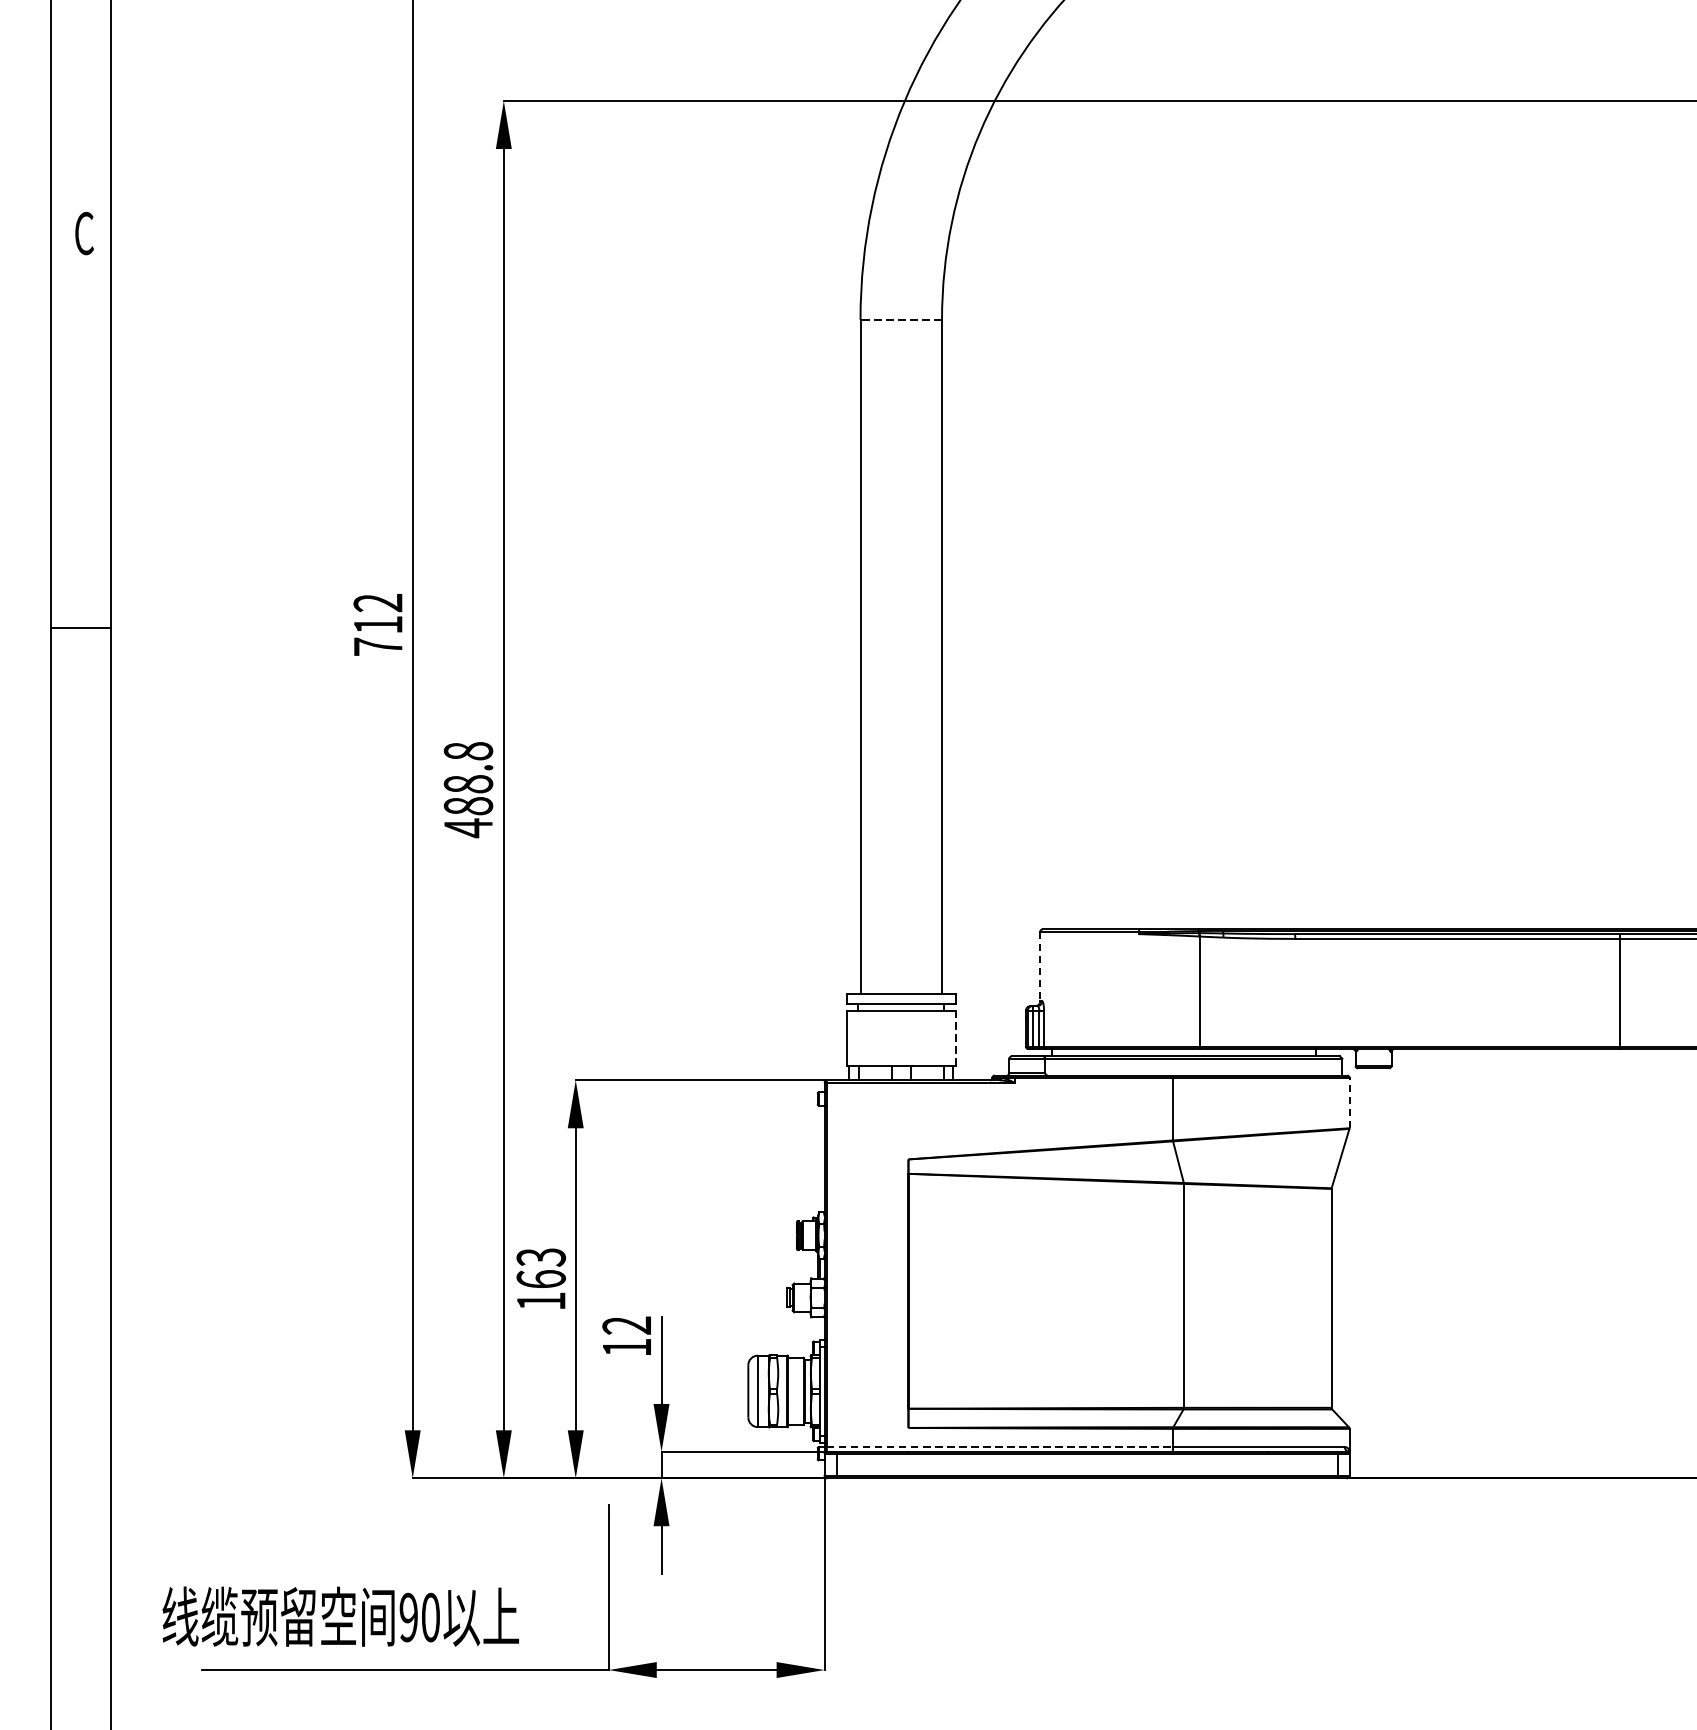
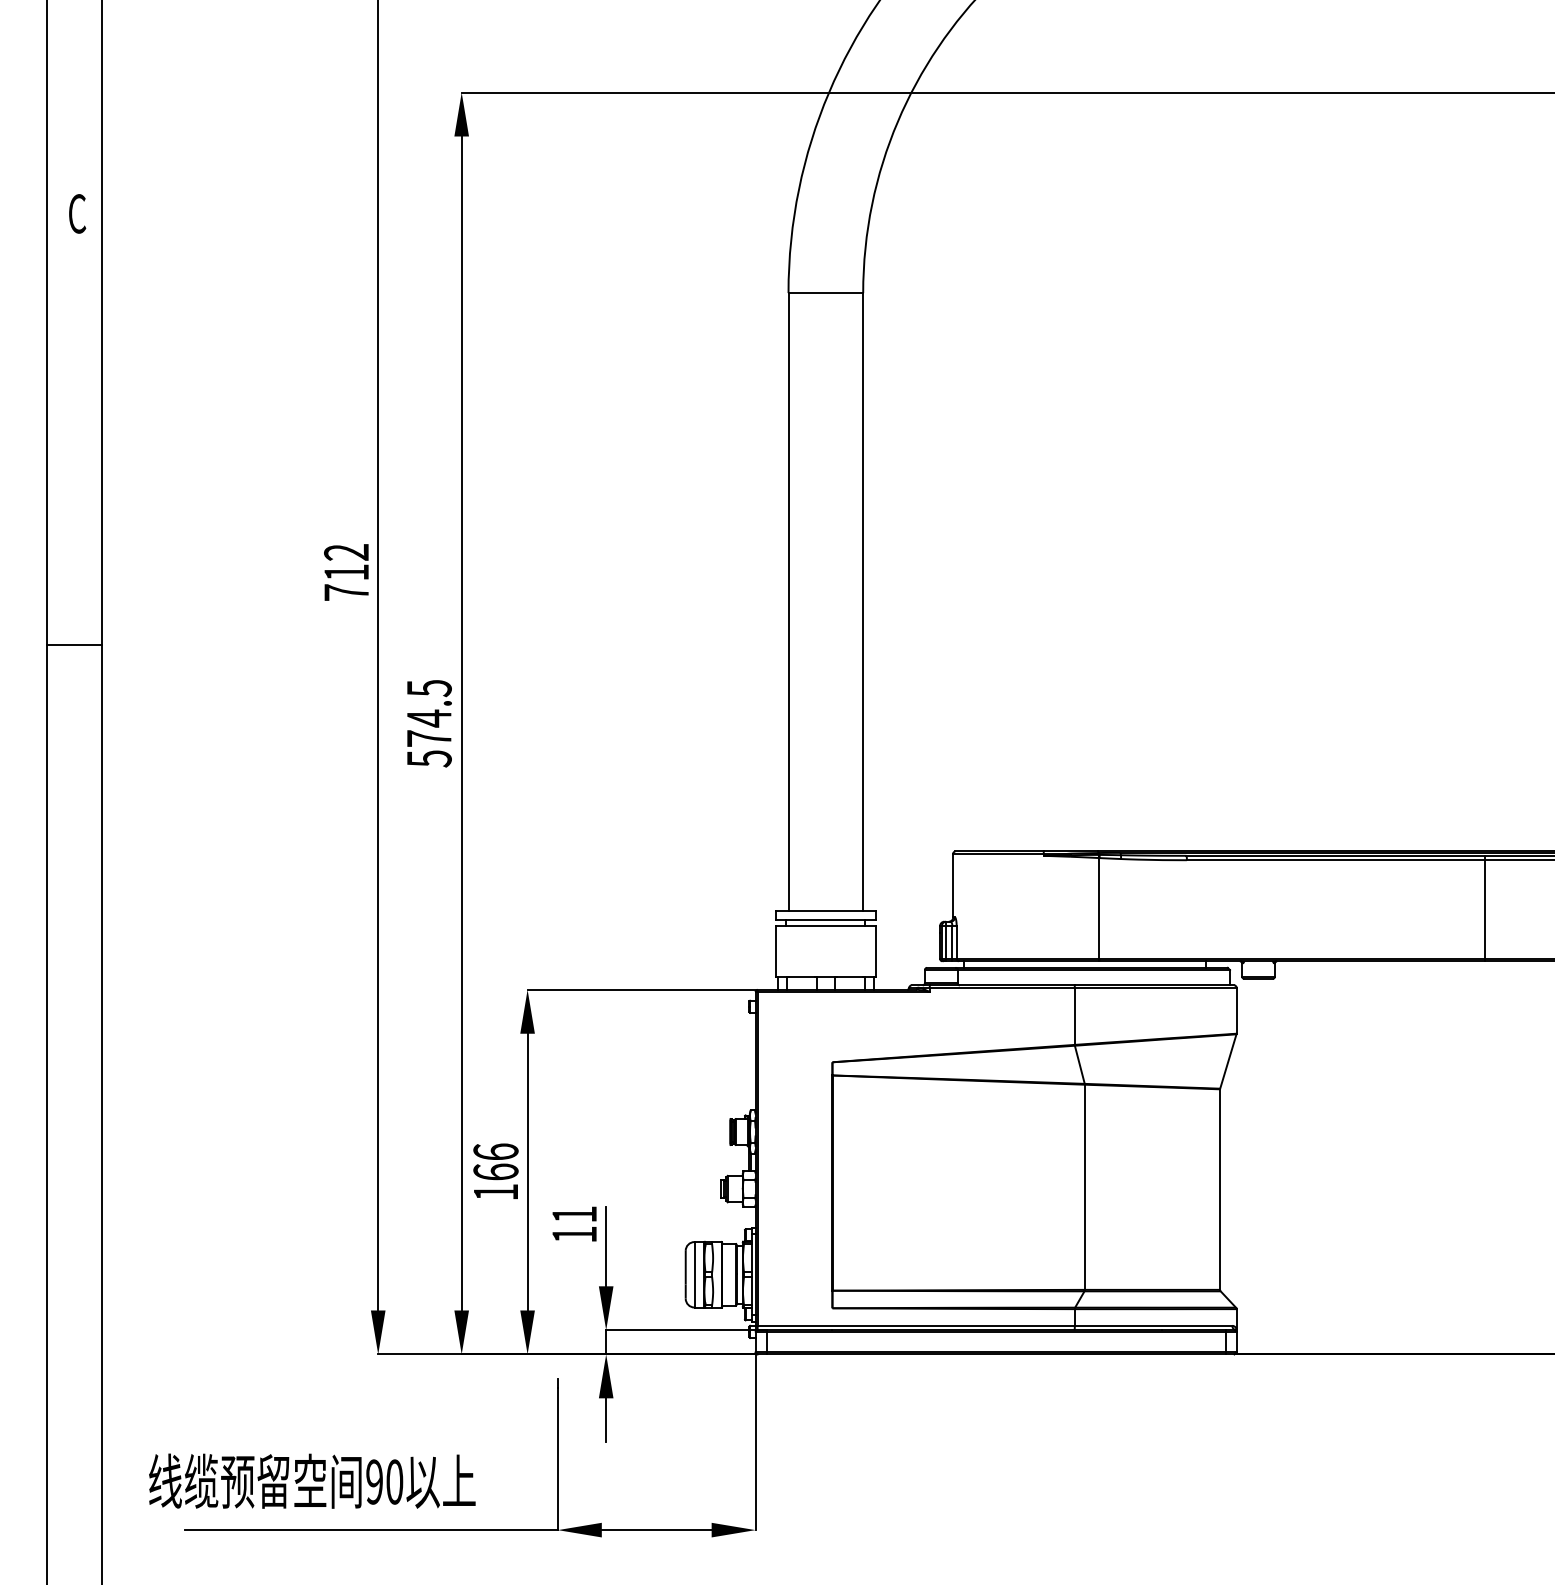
line: (900, 320) -> (825, 293), dashed -> solid
line: (80, 628) -> (73, 645), moved
text: (467, 789) -> (428, 723), 488.8 -> 574.5
line: (1040, 966) -> (953, 885), dashed -> solid
line: (955, 1037) -> (875, 950), dashed -> solid
line: (1349, 1102) -> (1236, 1010), dashed -> solid
text: (540, 1256) -> (495, 1151), 163 -> 166
text: (625, 1325) -> (573, 1214), 12 -> 11
line: (1000, 1446) -> (916, 1325), dashed -> solid

